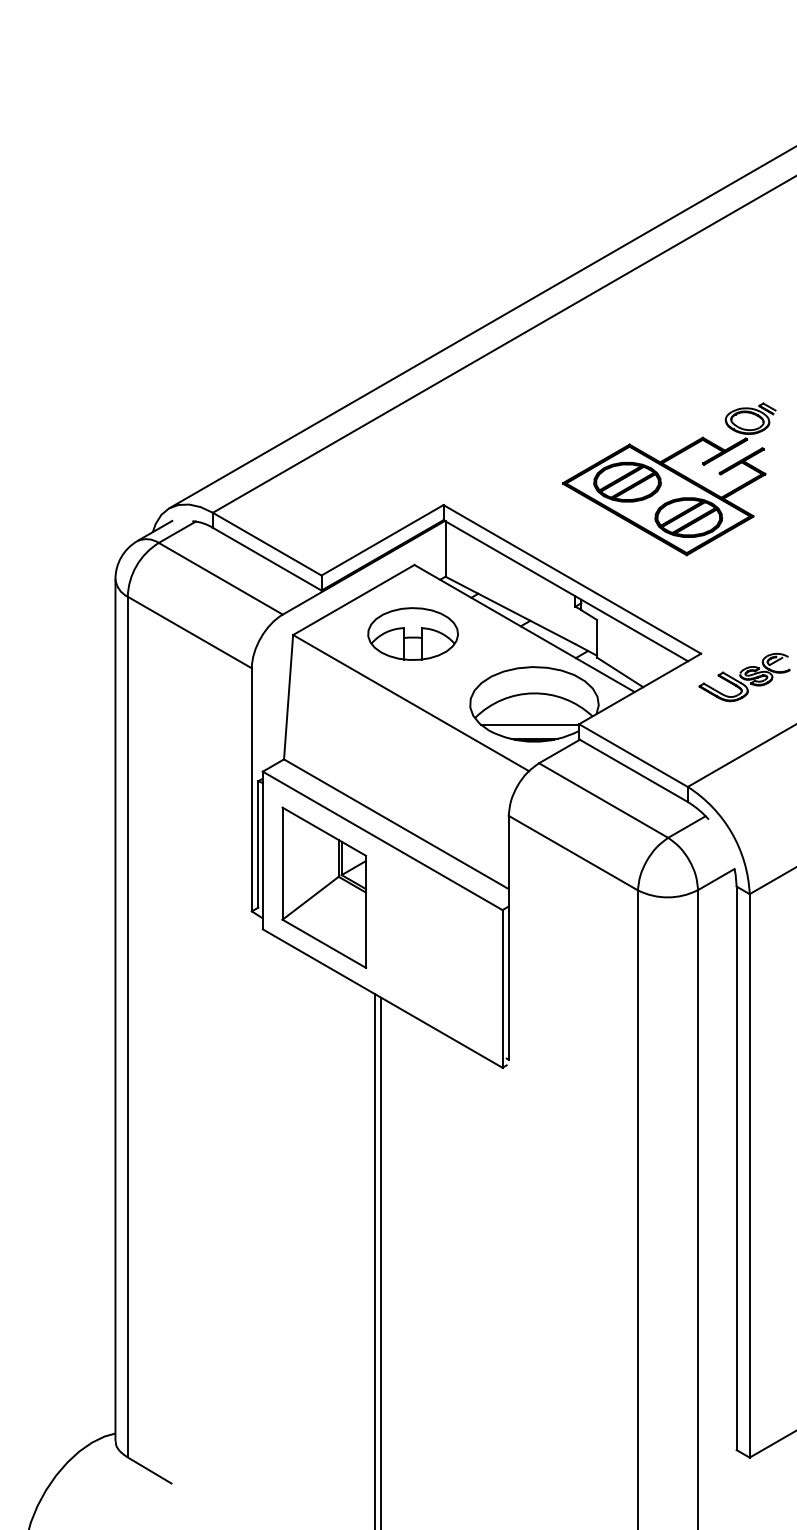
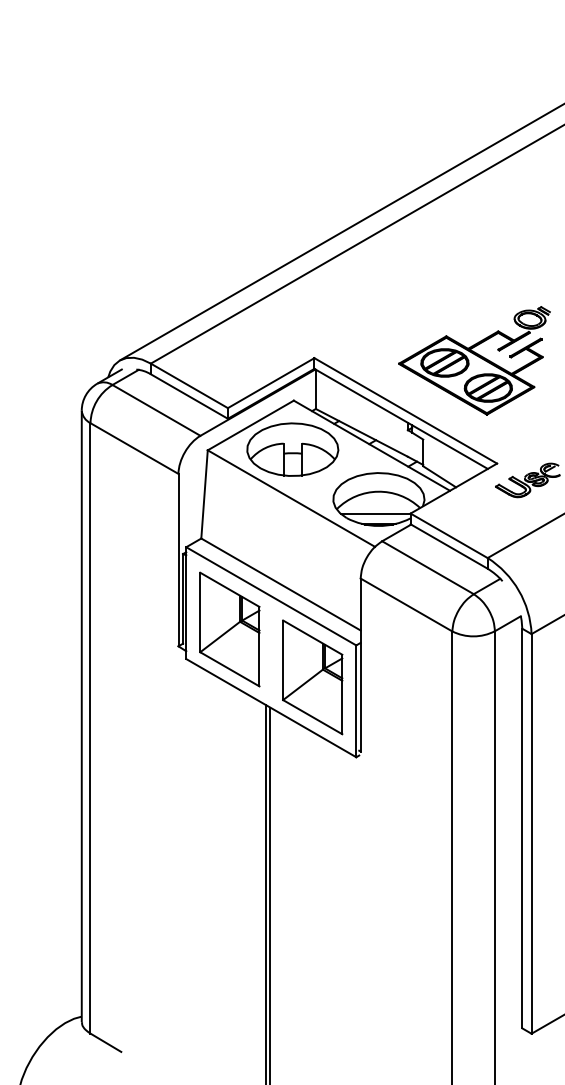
part: (669, 478) -> (474, 360), moved
part: (412, 633) -> (292, 449), size x1.43
part: (440, 955) -> (312, 677), added

